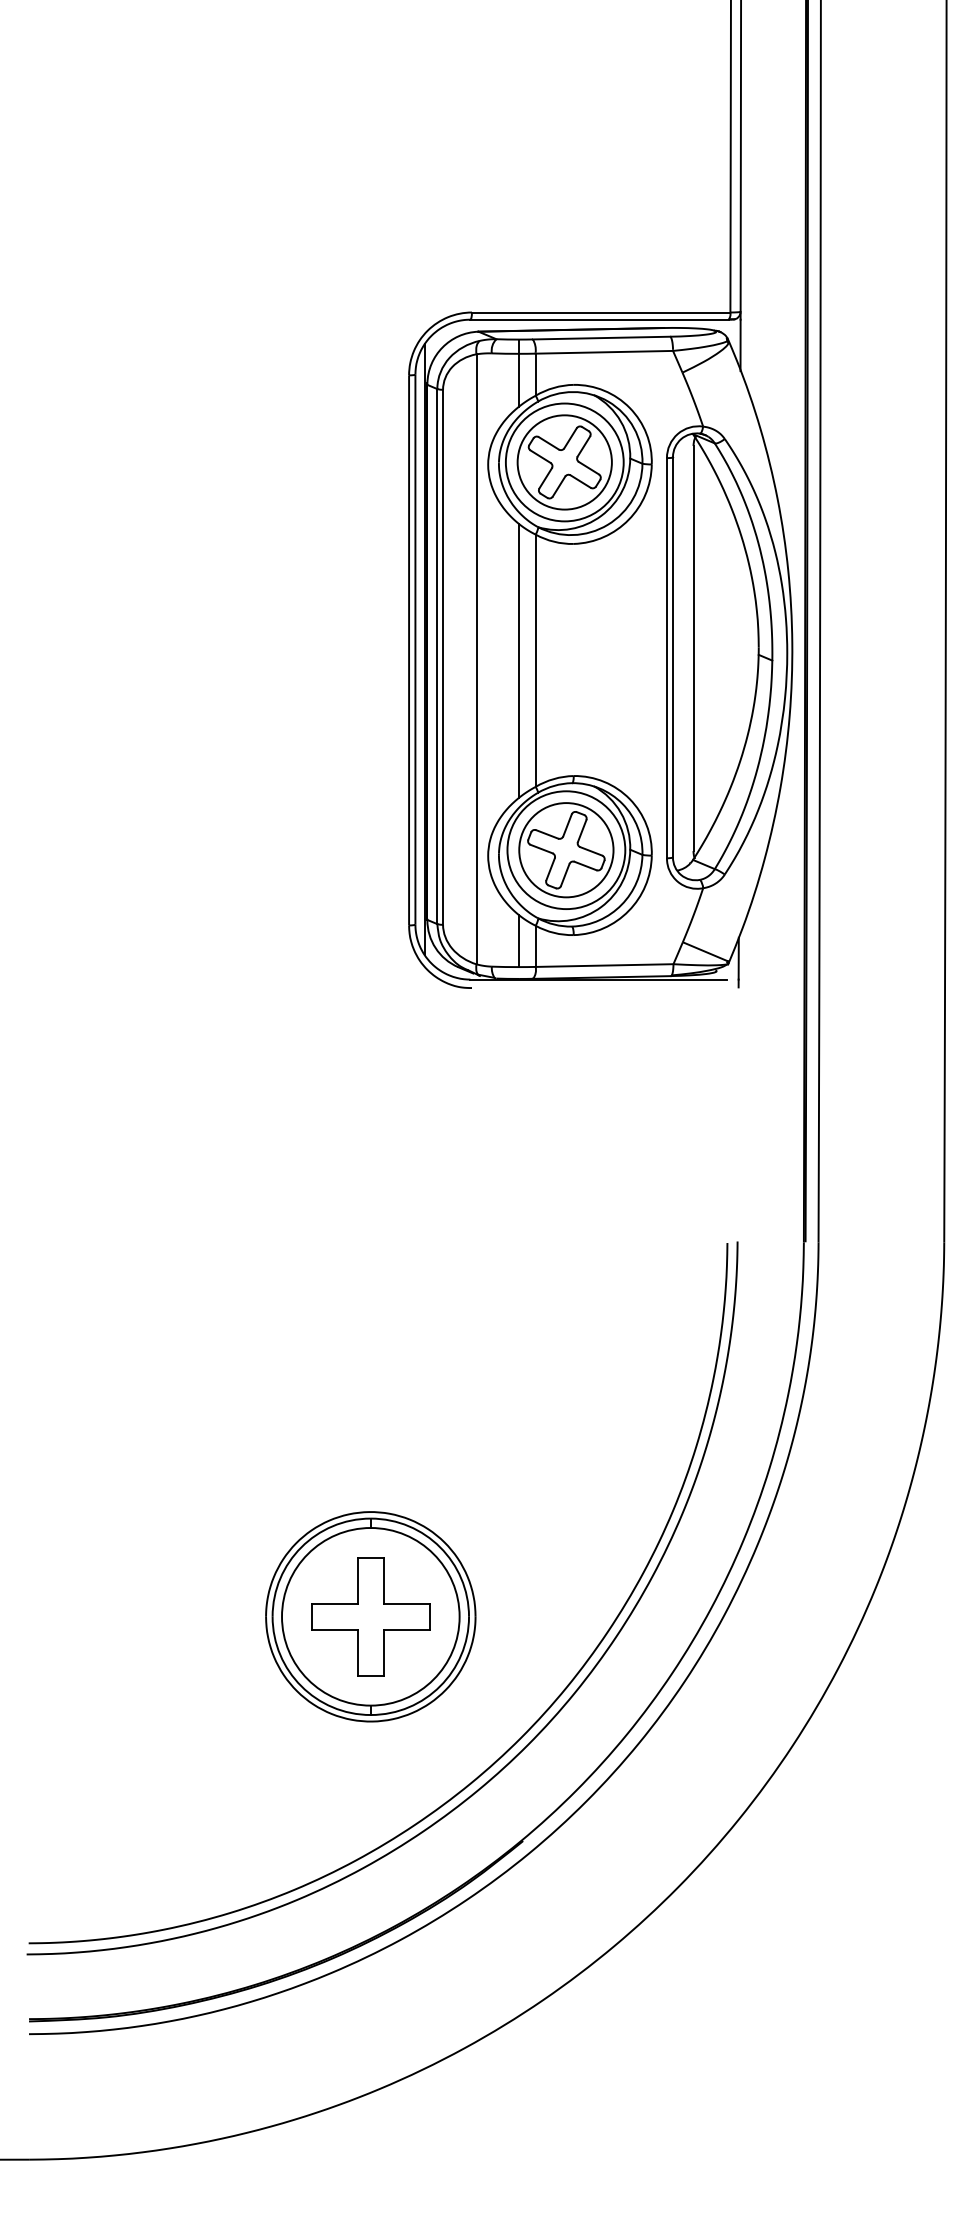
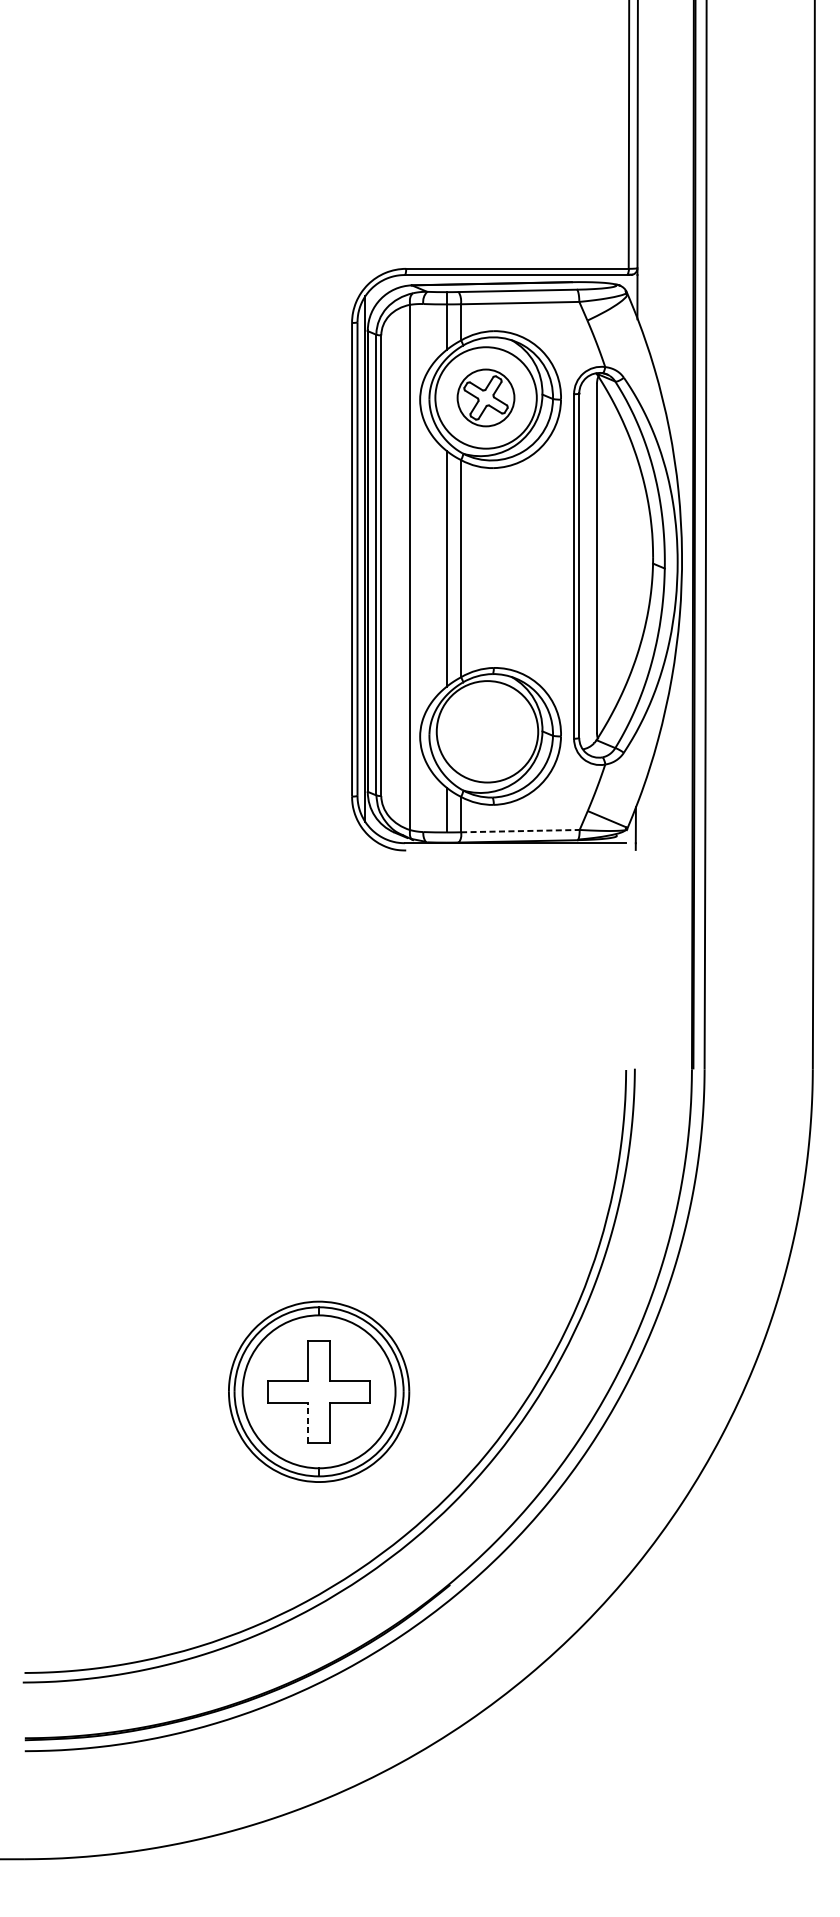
part: (564, 462) -> (485, 397), size x0.7
part: (566, 850) -> (487, 732), removed
line: (604, 965) -> (520, 831), solid -> dashed
line: (357, 1652) -> (307, 1422), solid -> dashed

